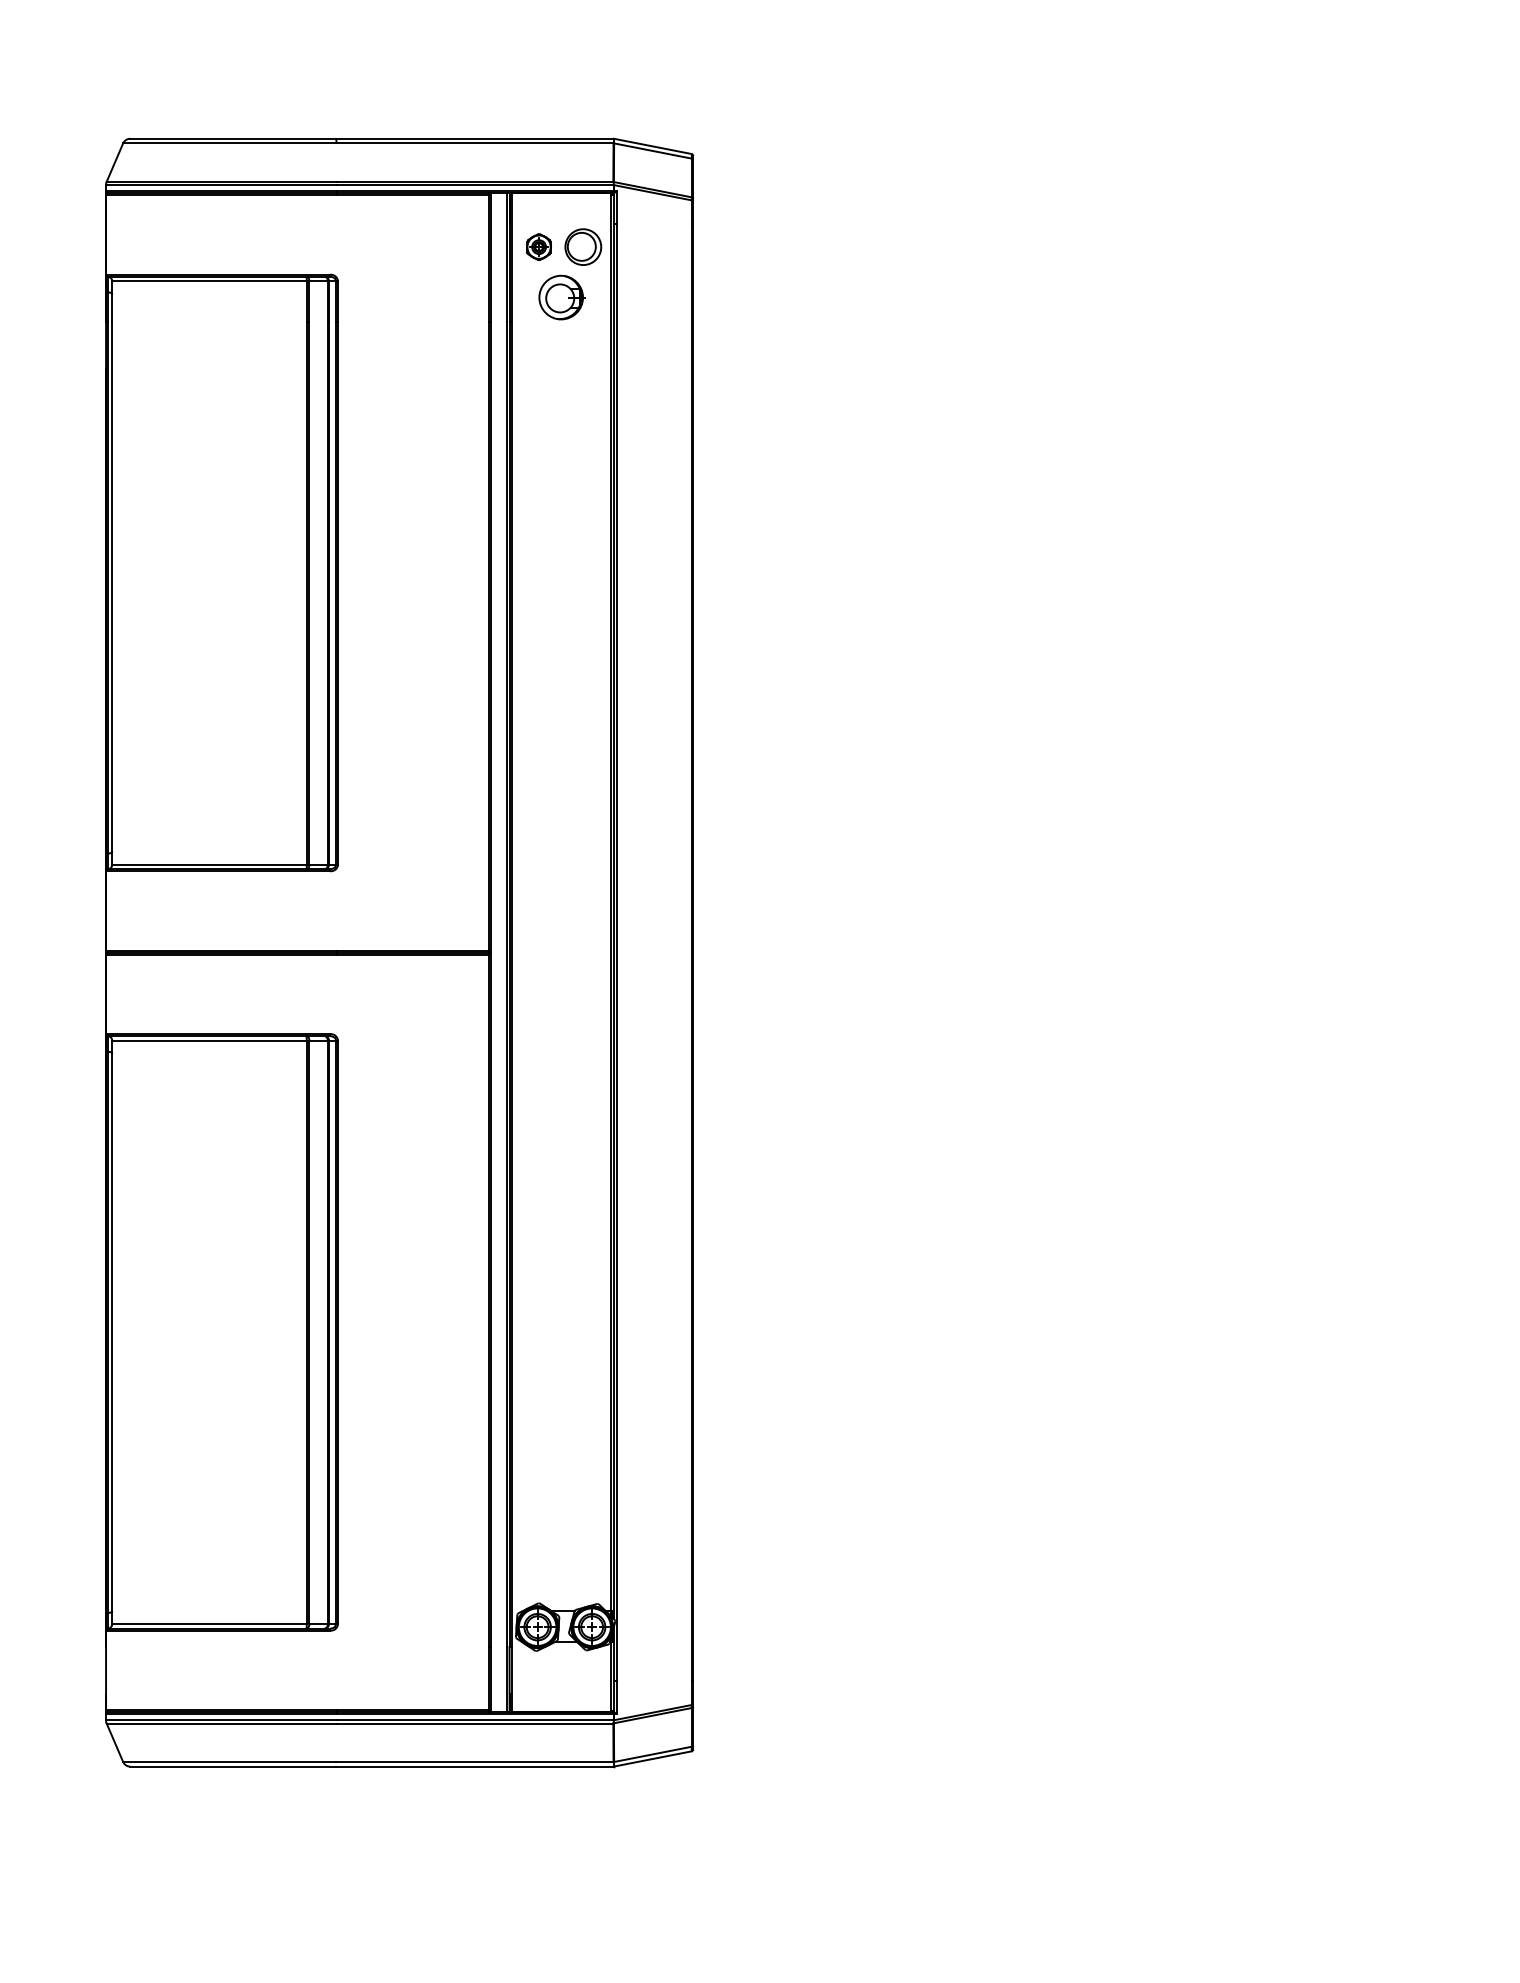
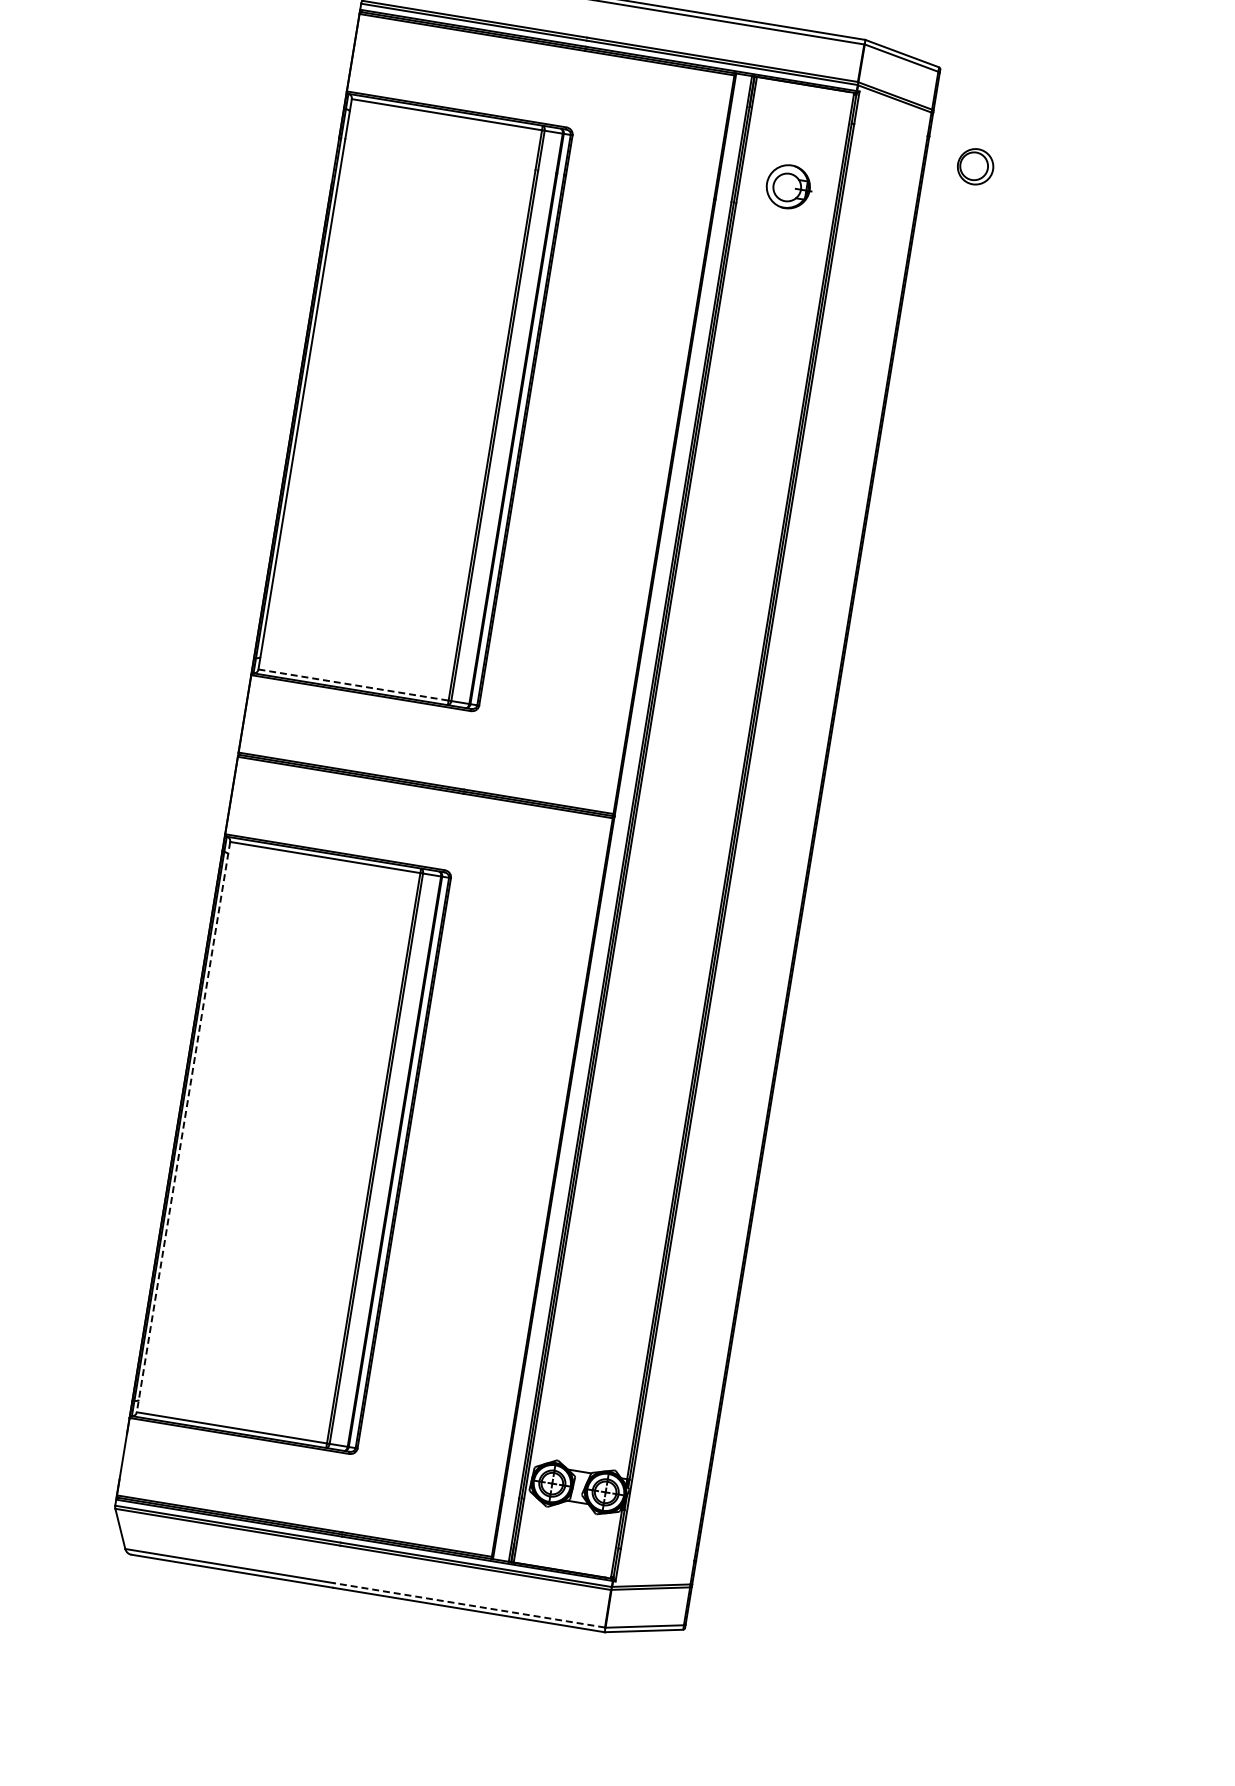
part: (538, 246) -> (774, 133), removed
part: (583, 246) -> (975, 166), moved
line: (210, 864) -> (354, 685), solid -> dashed
line: (112, 1332) -> (183, 1127), solid -> dashed
line: (475, 1761) -> (470, 1605), solid -> dashed

